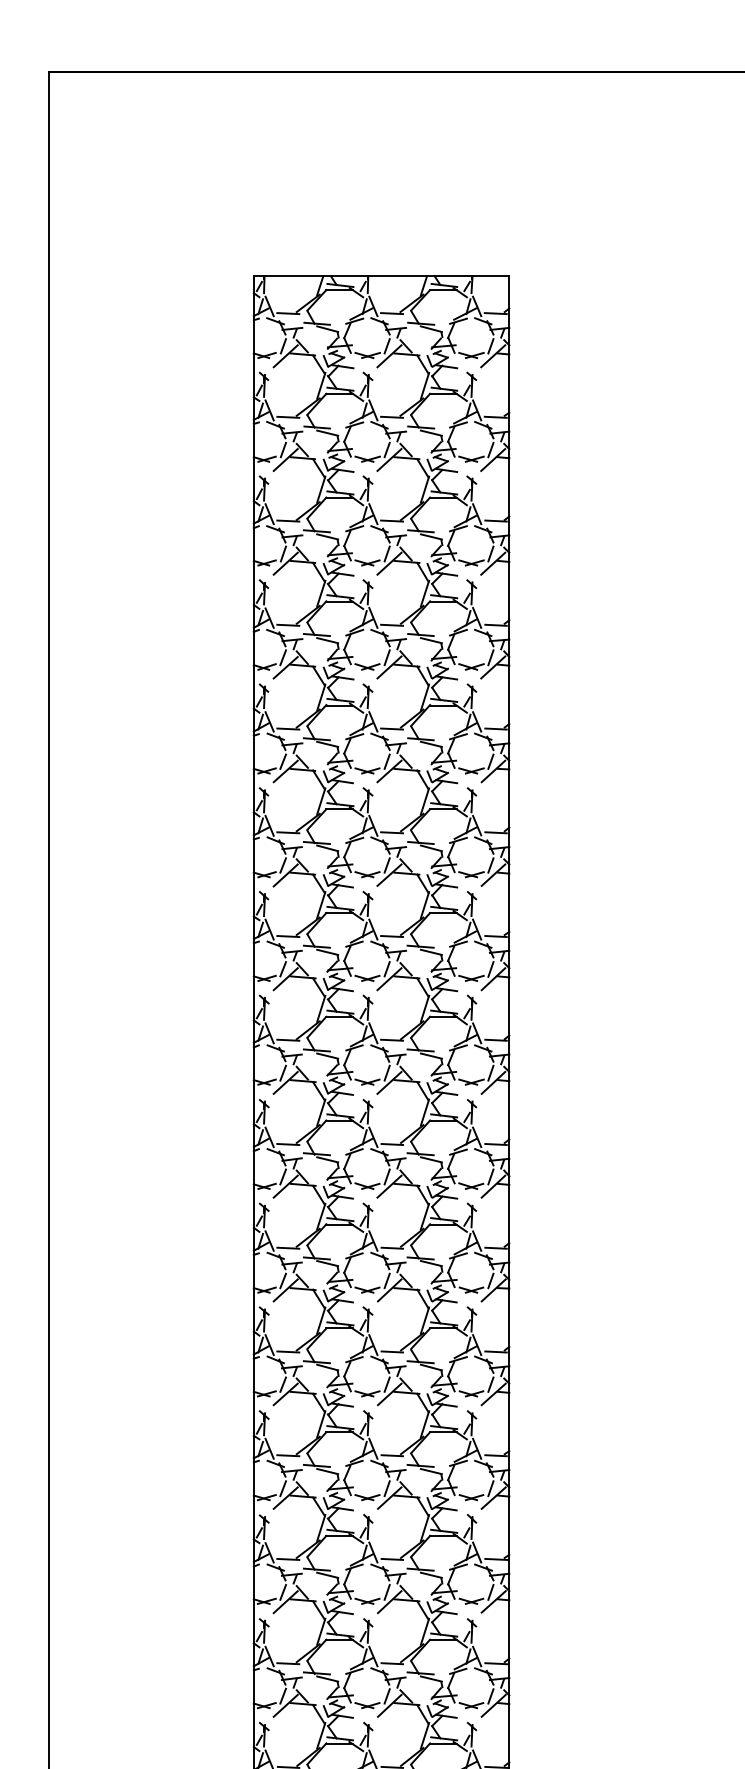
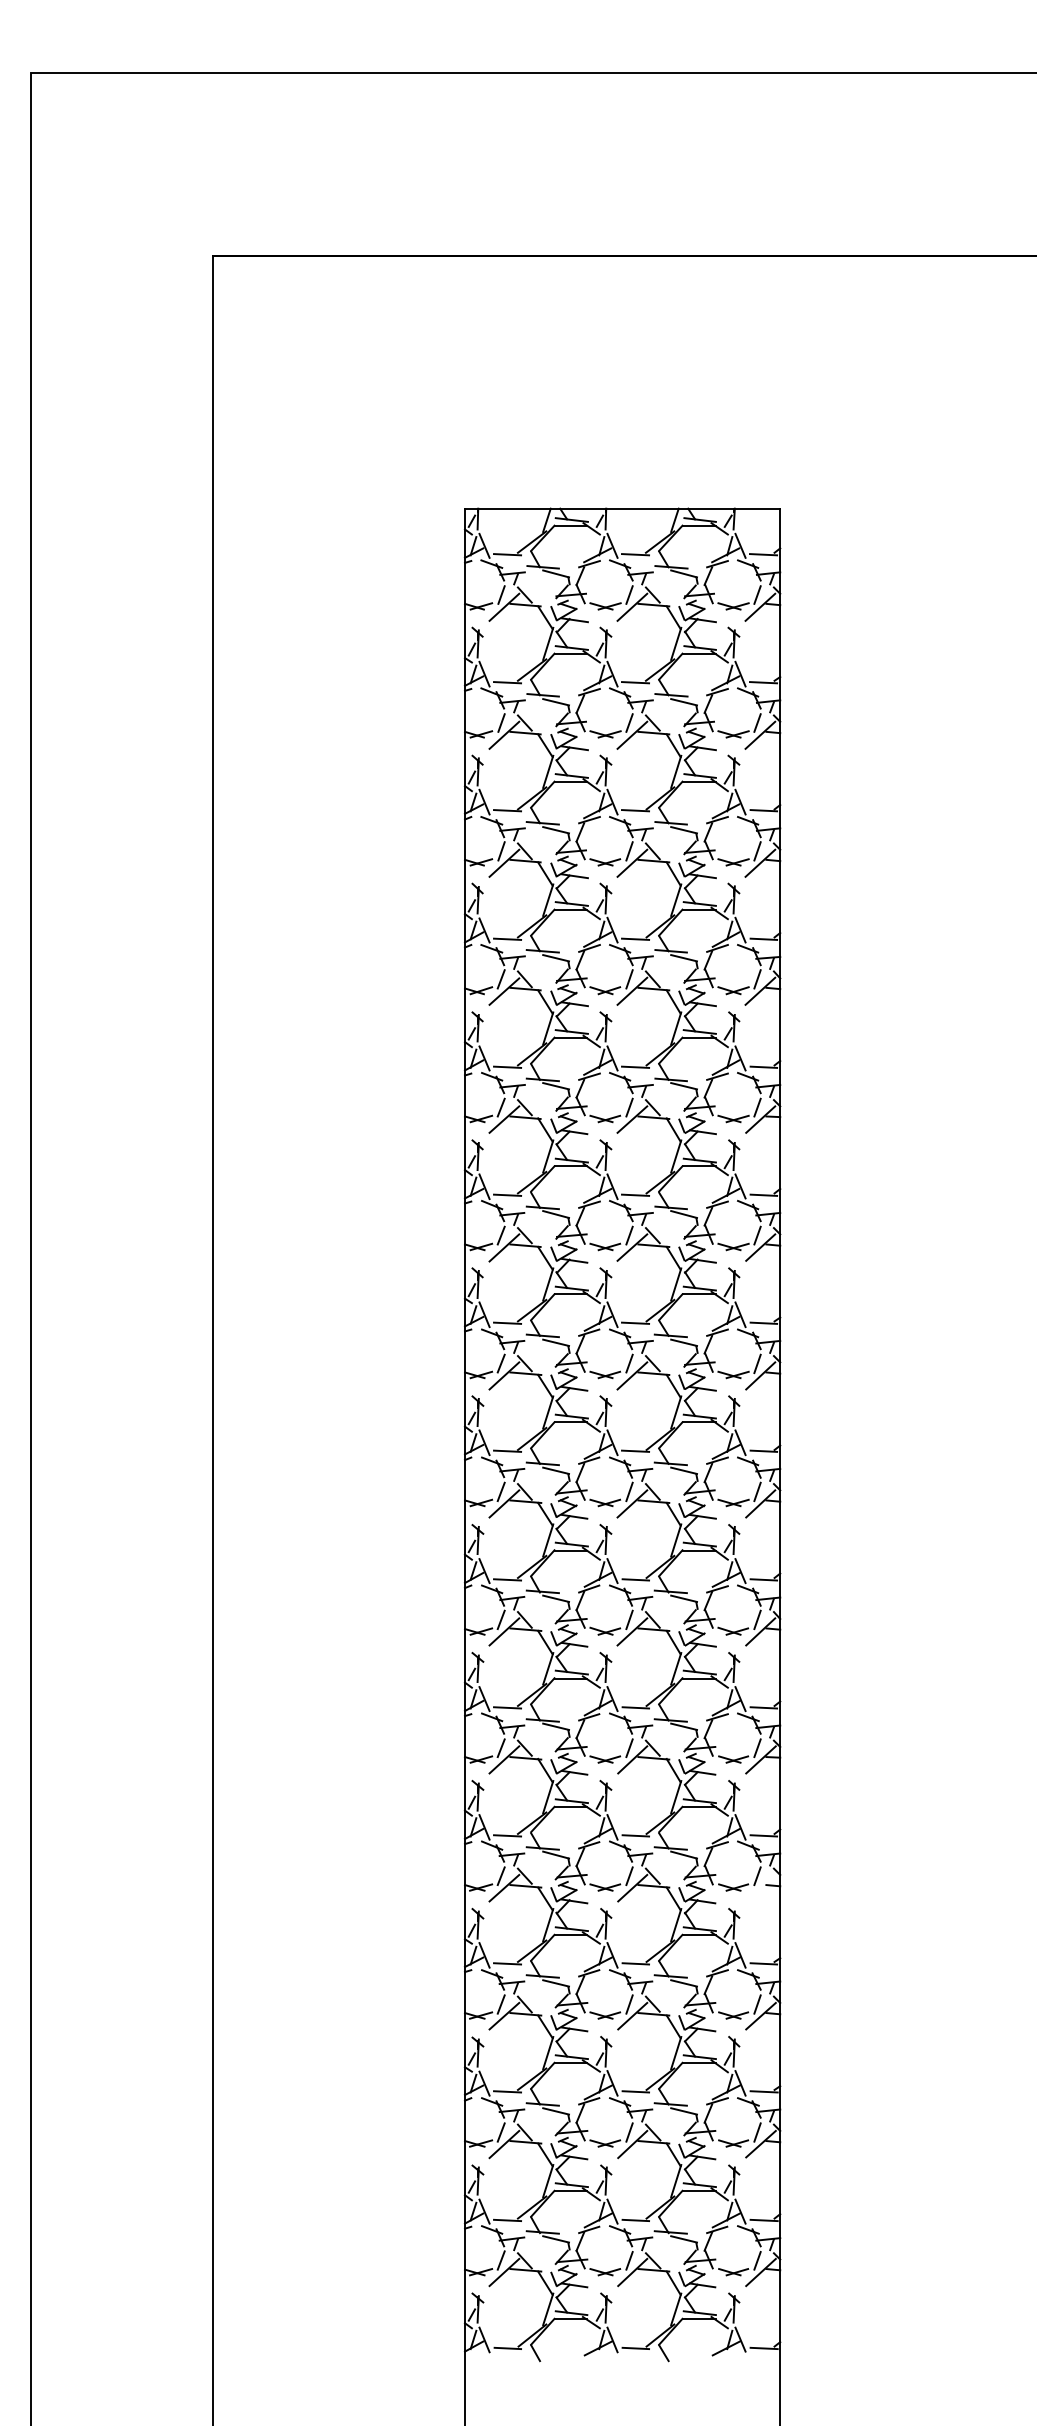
line: (493, 1393) -> (760, 1887), removed

